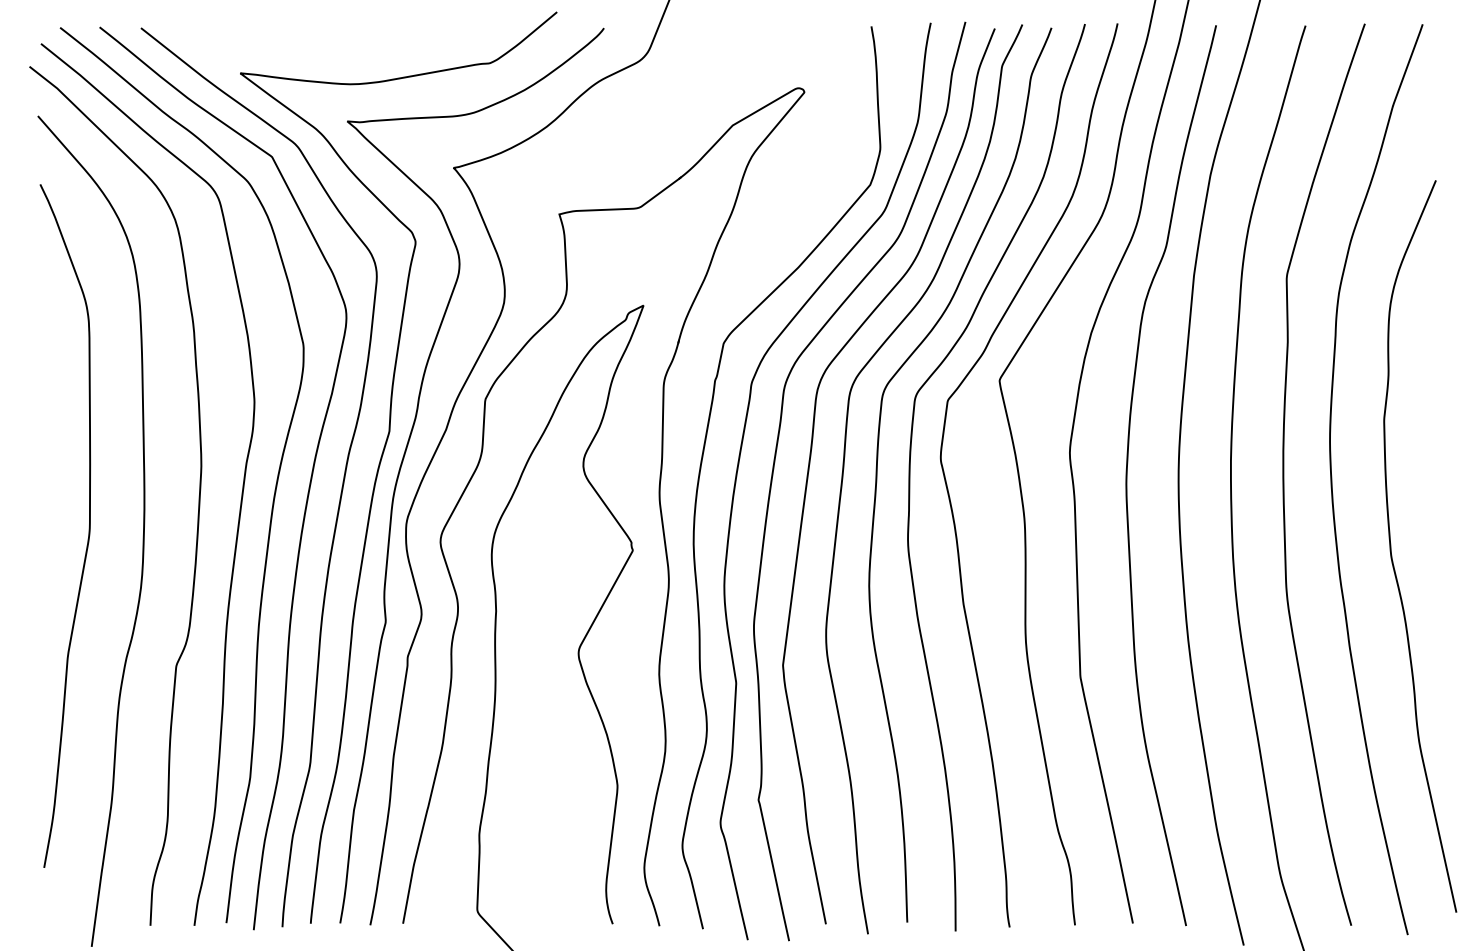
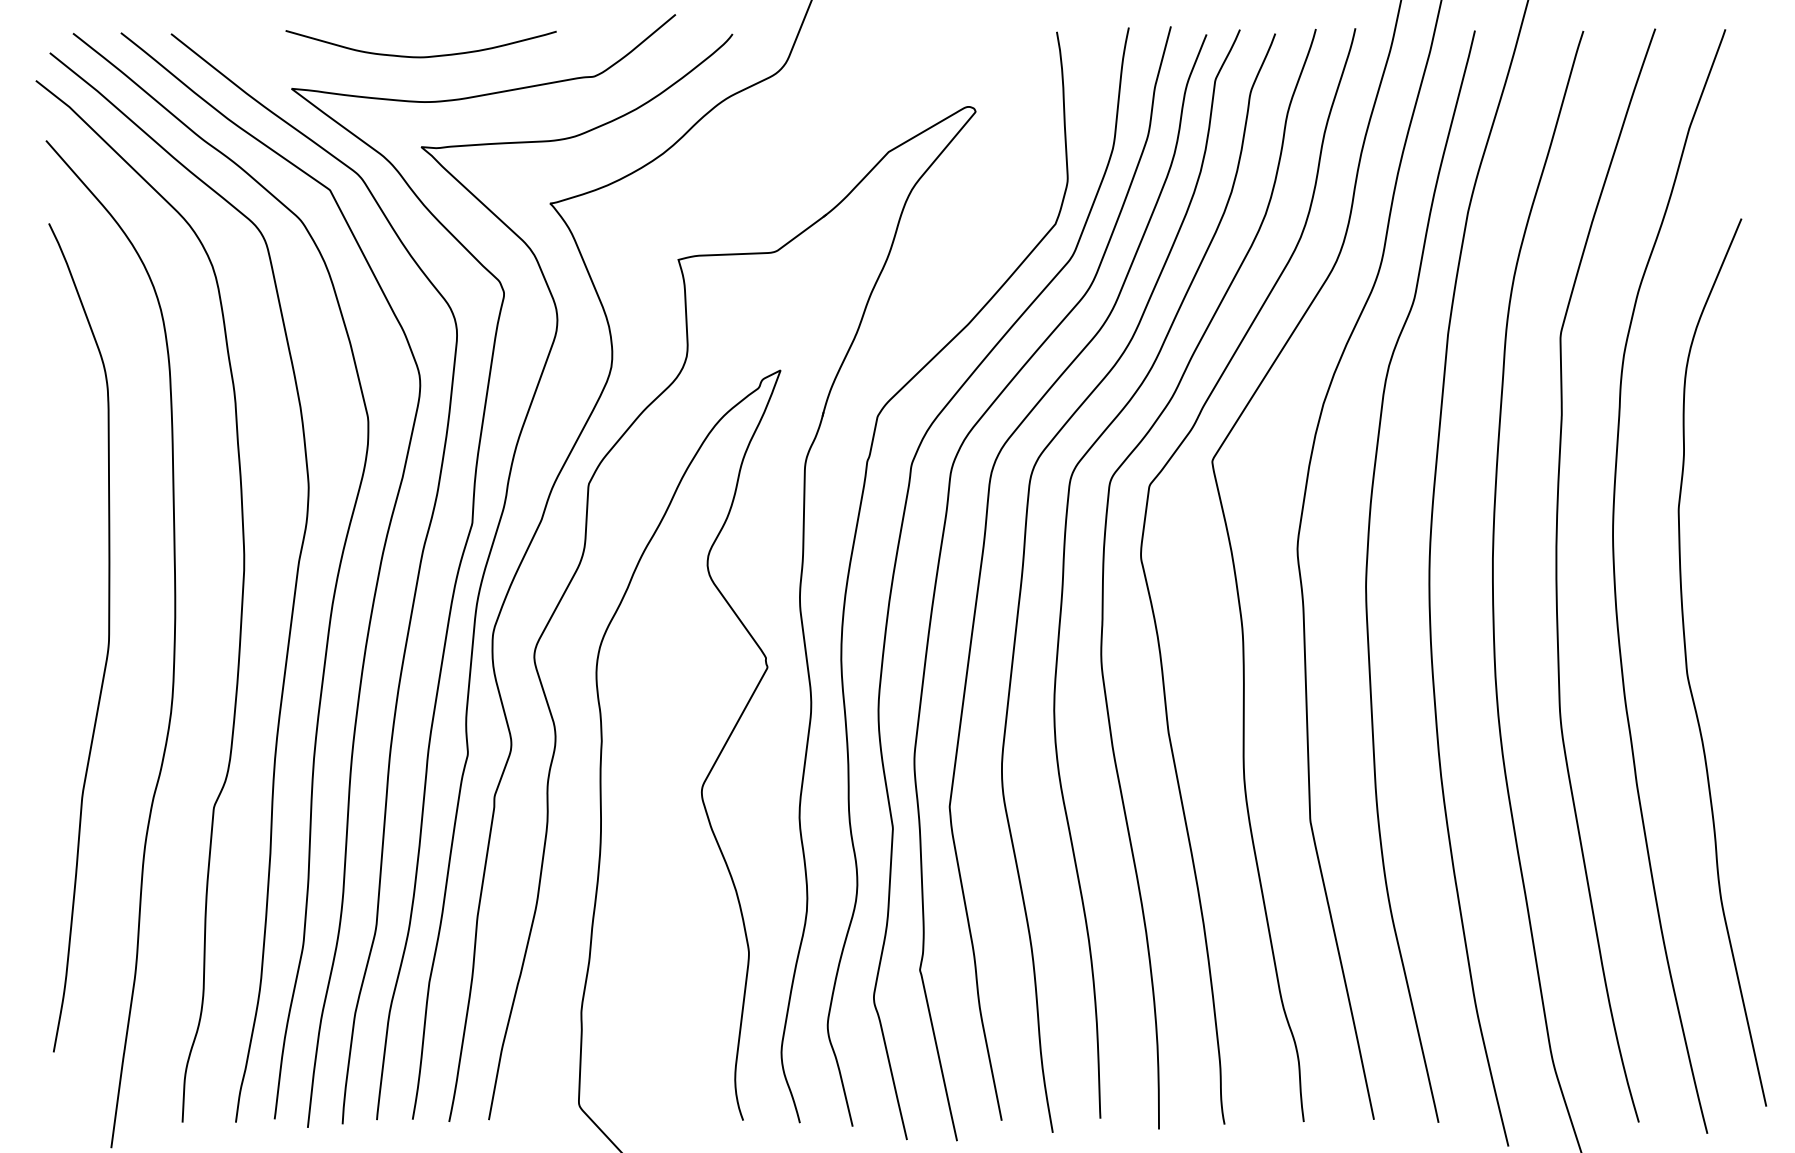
curve: (346, 46) -> (420, 56), added

